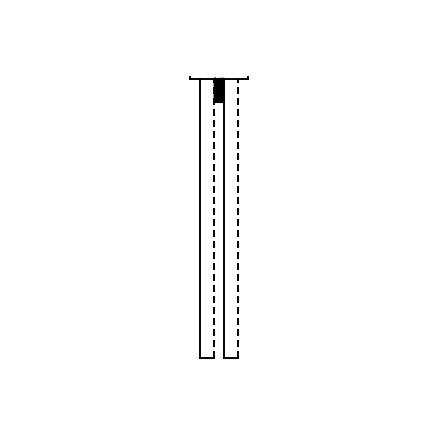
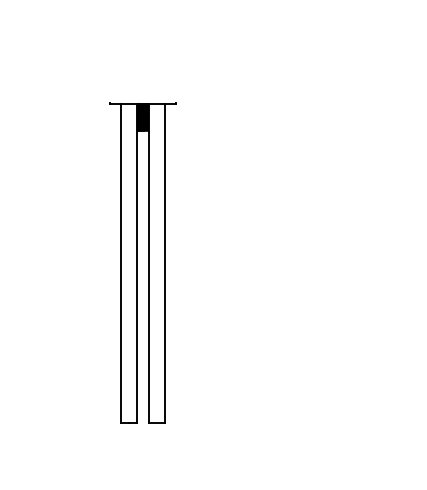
line: (213, 218) -> (136, 263), dashed -> solid
line: (238, 218) -> (165, 263), dashed -> solid

